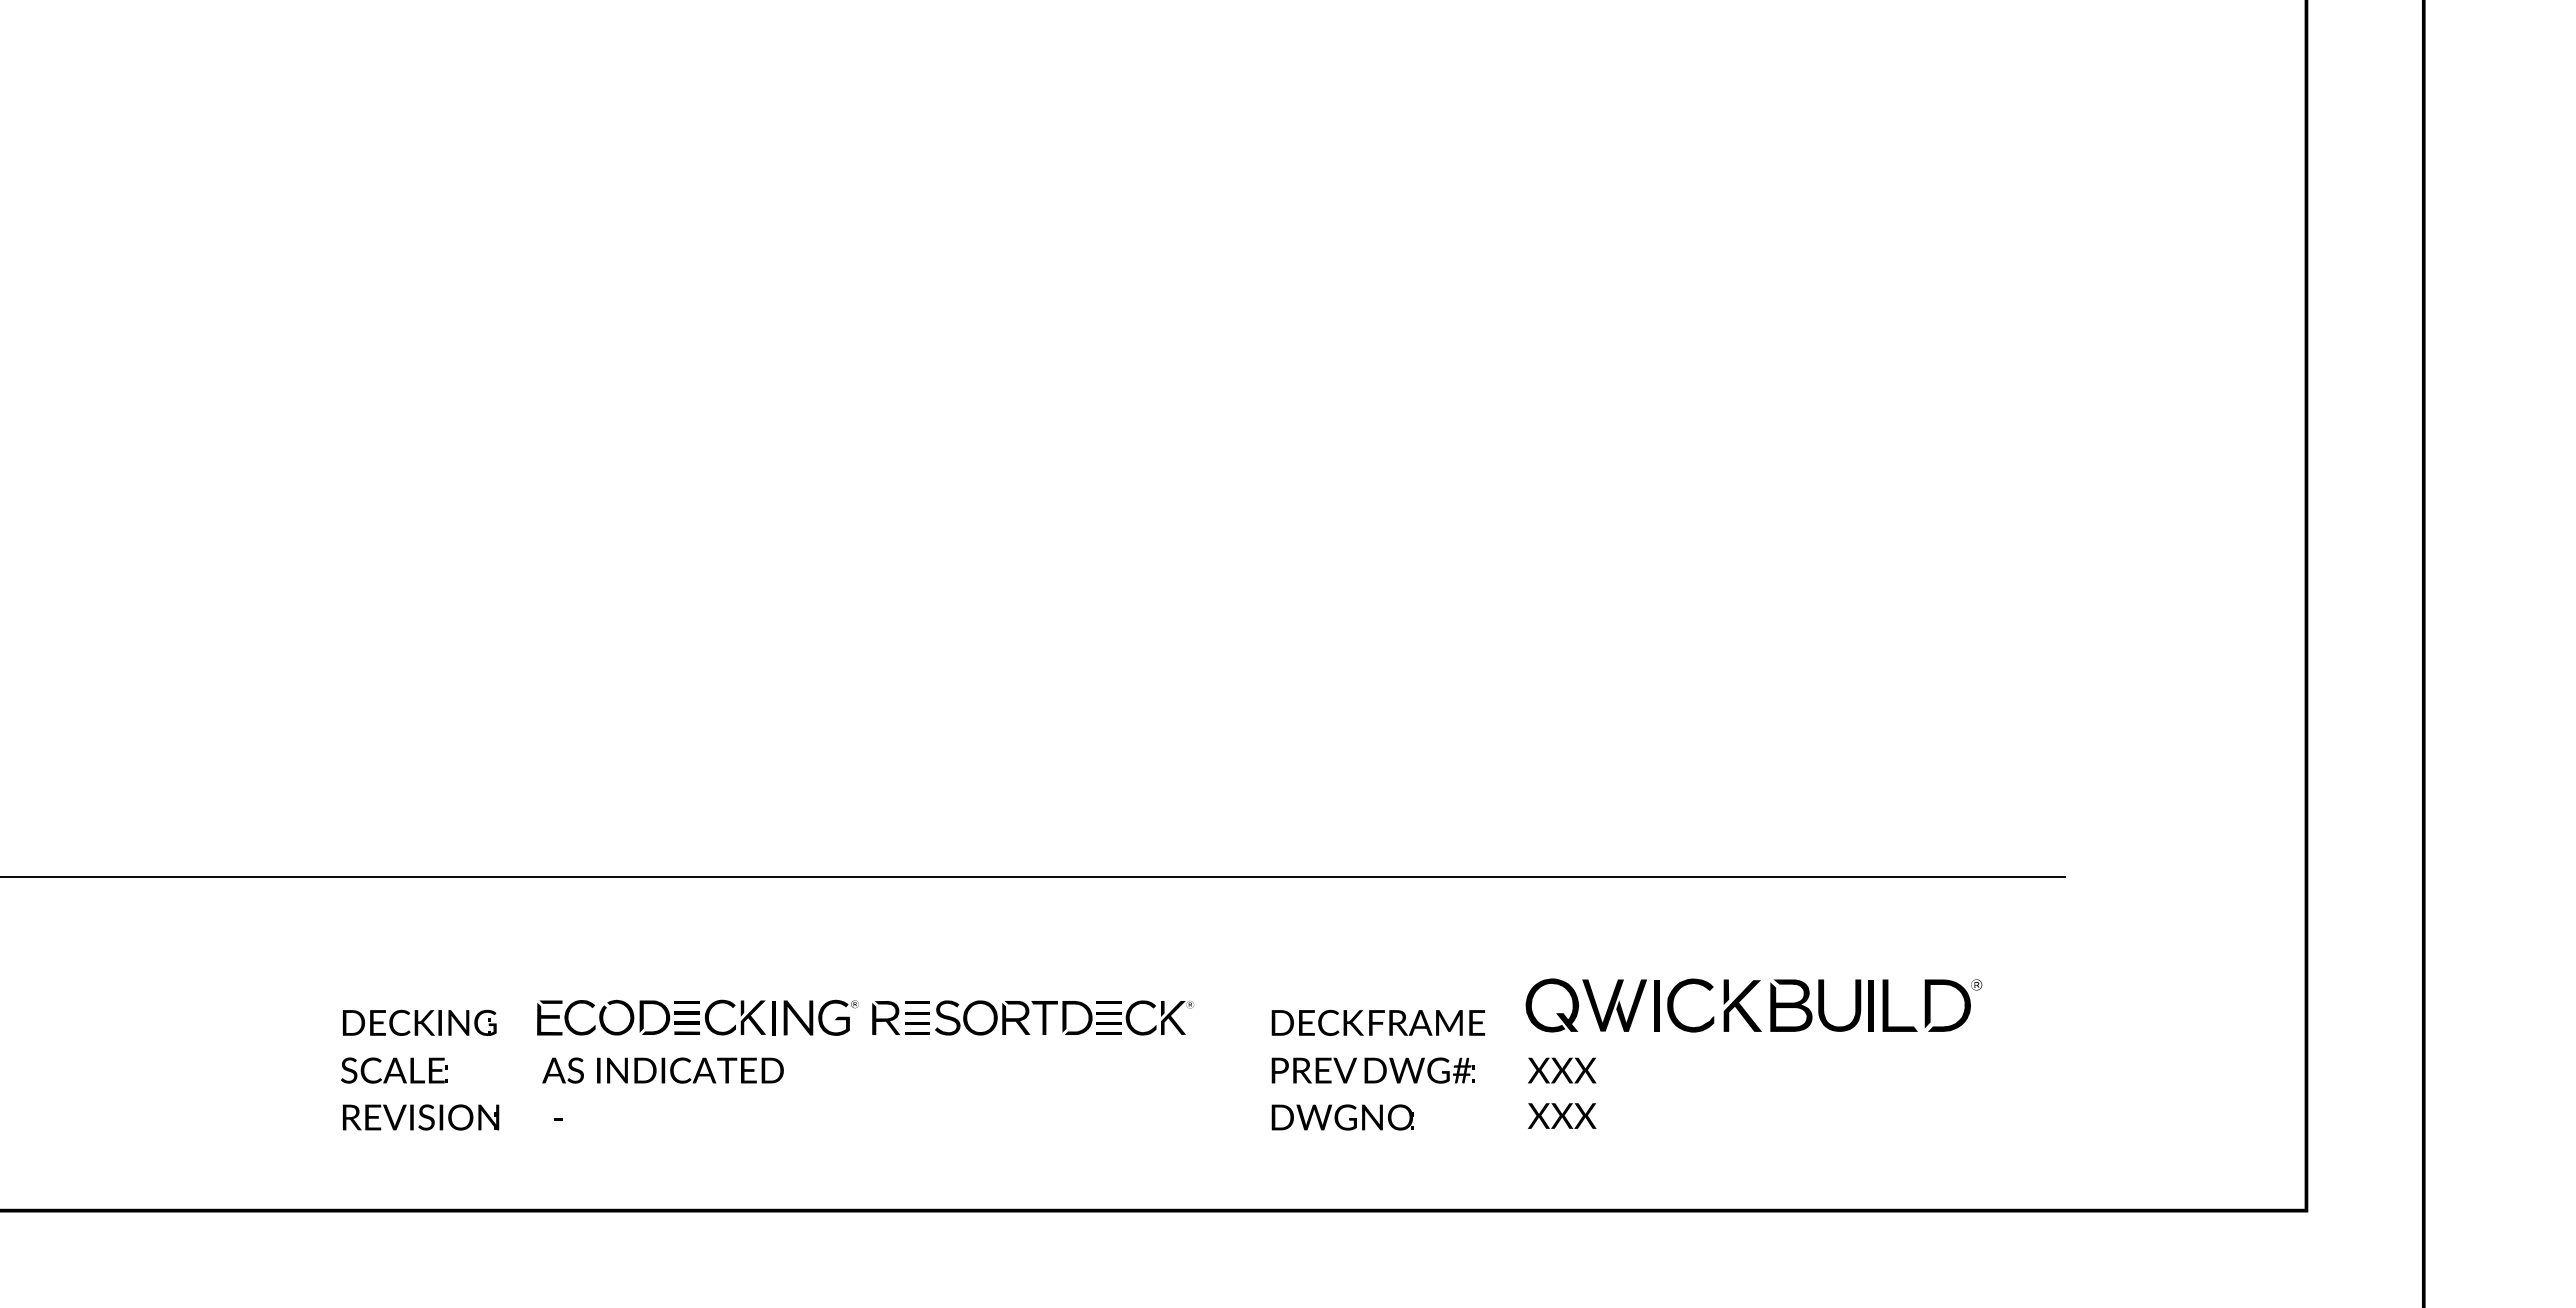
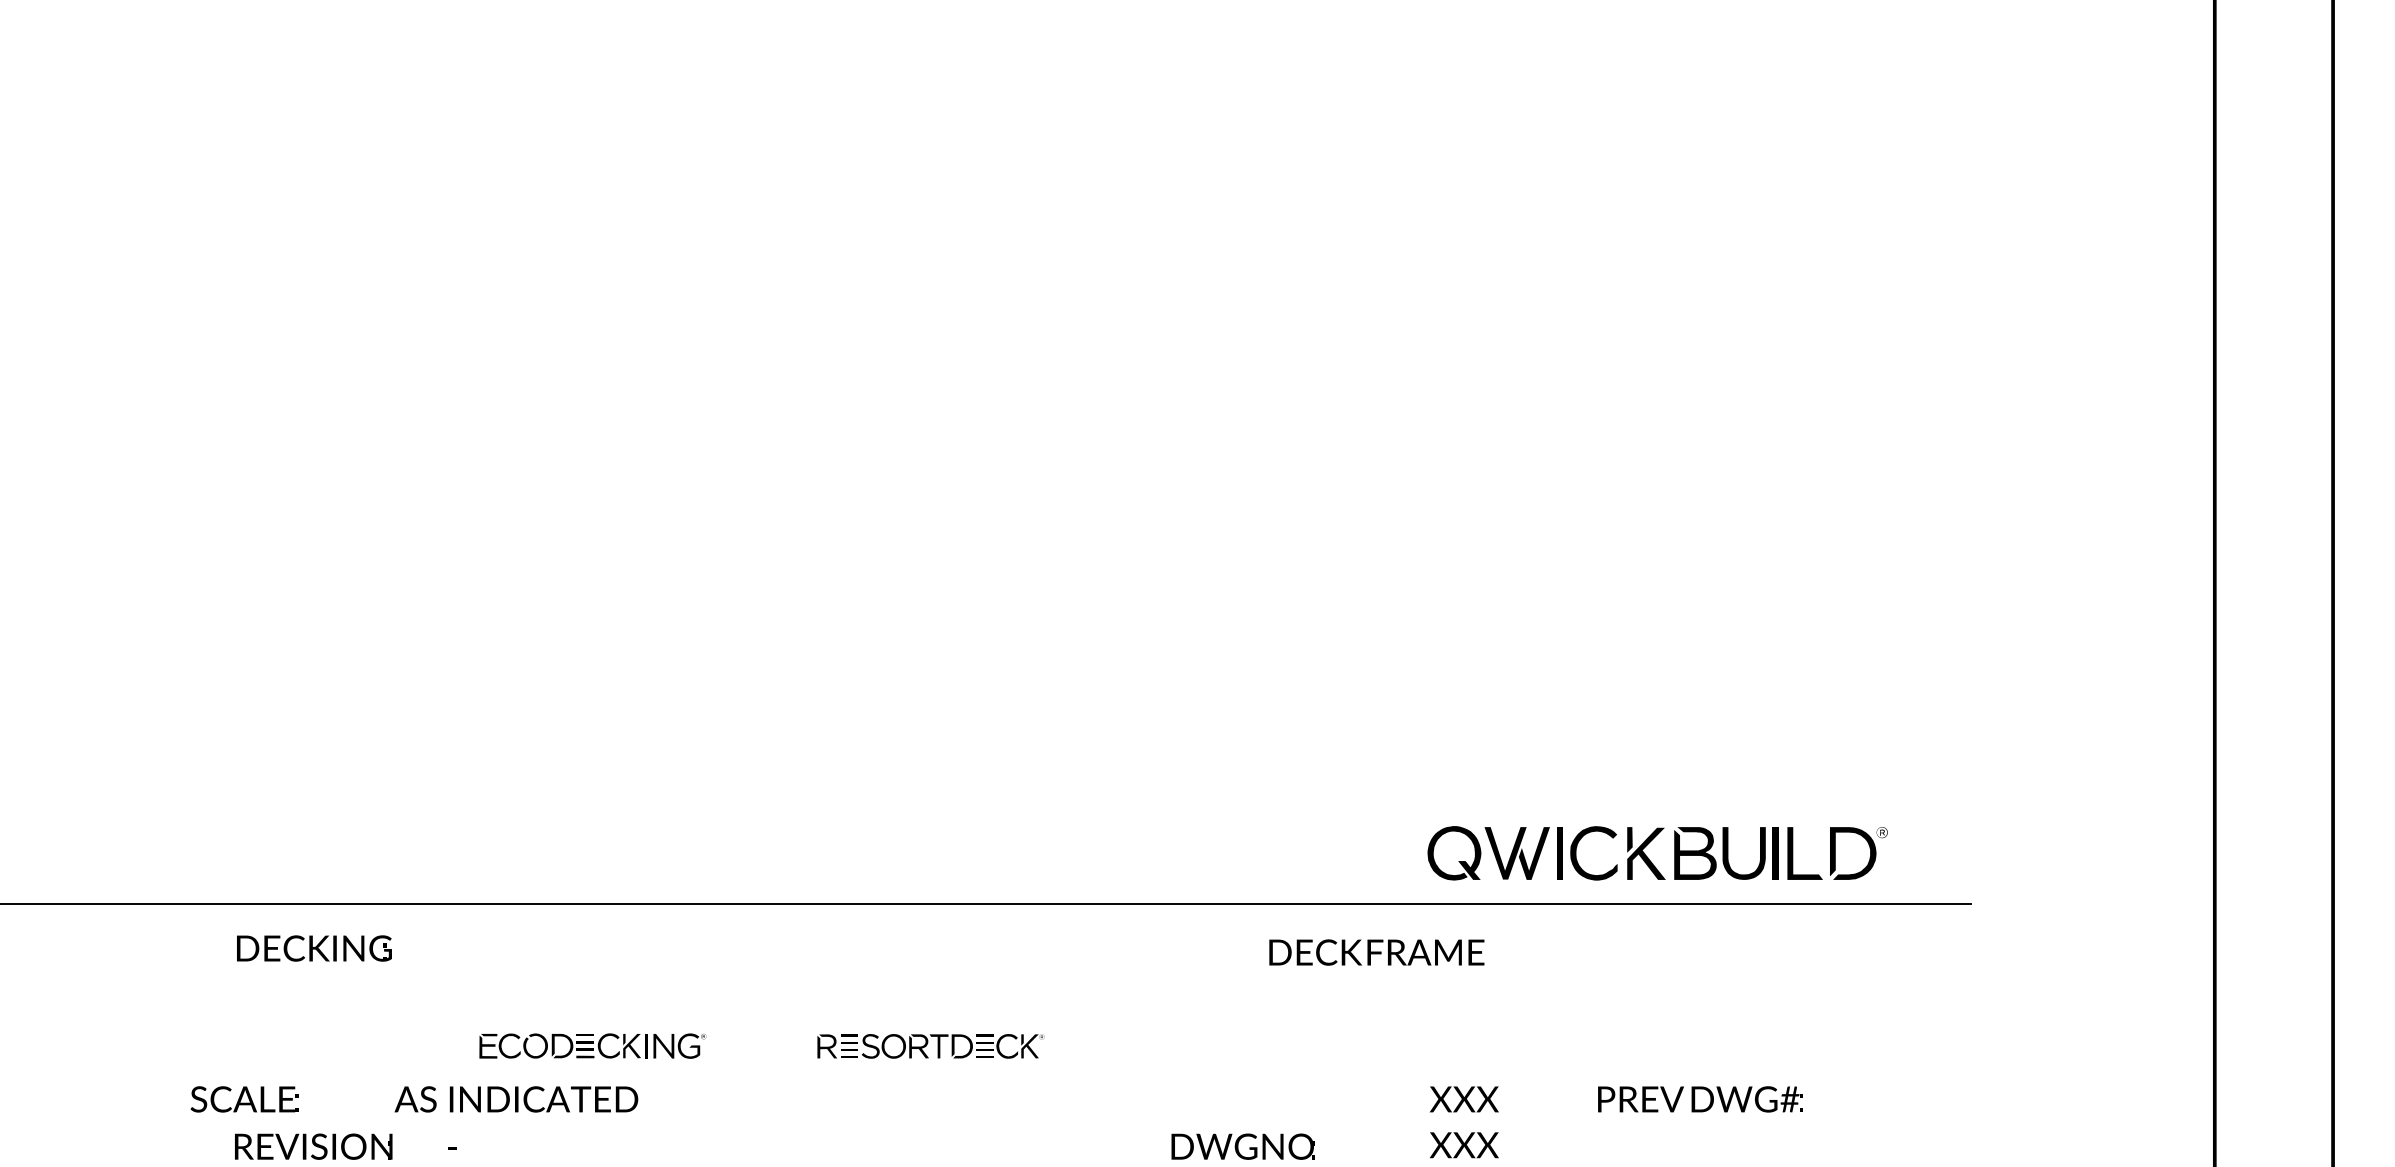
part: (1746, 1011) -> (1650, 859), moved
part: (697, 1017) -> (592, 1045), size x0.7
part: (1033, 1017) -> (931, 1045), size x0.7
text: (419, 1022) -> (314, 948), moved
text: (1378, 1022) -> (1376, 952), moved
text: (394, 1070) -> (244, 1099), moved
text: (662, 1070) -> (515, 1099), moved
text: (1372, 1070) -> (1699, 1099), moved

